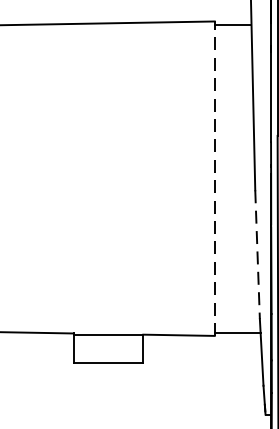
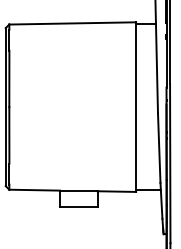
line: (215, 179) -> (136, 107), dashed -> solid
line: (258, 255) -> (159, 148), dashed -> solid

